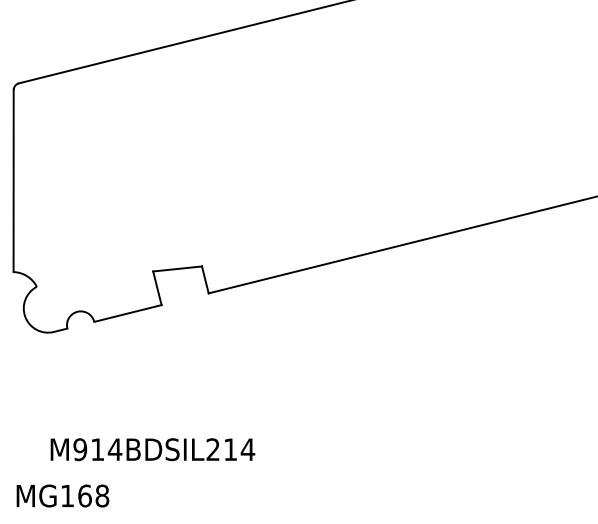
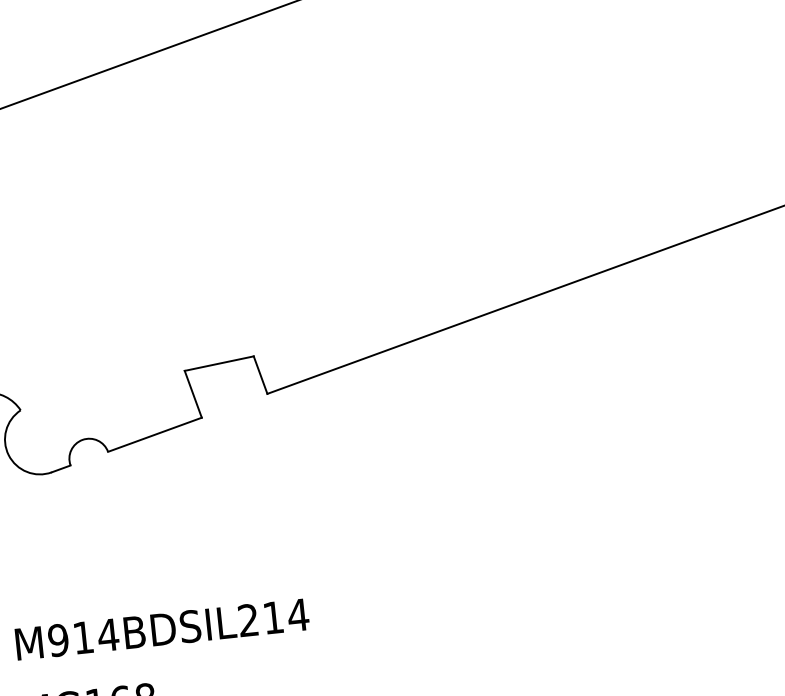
text: (152, 449) -> (161, 629), moved

